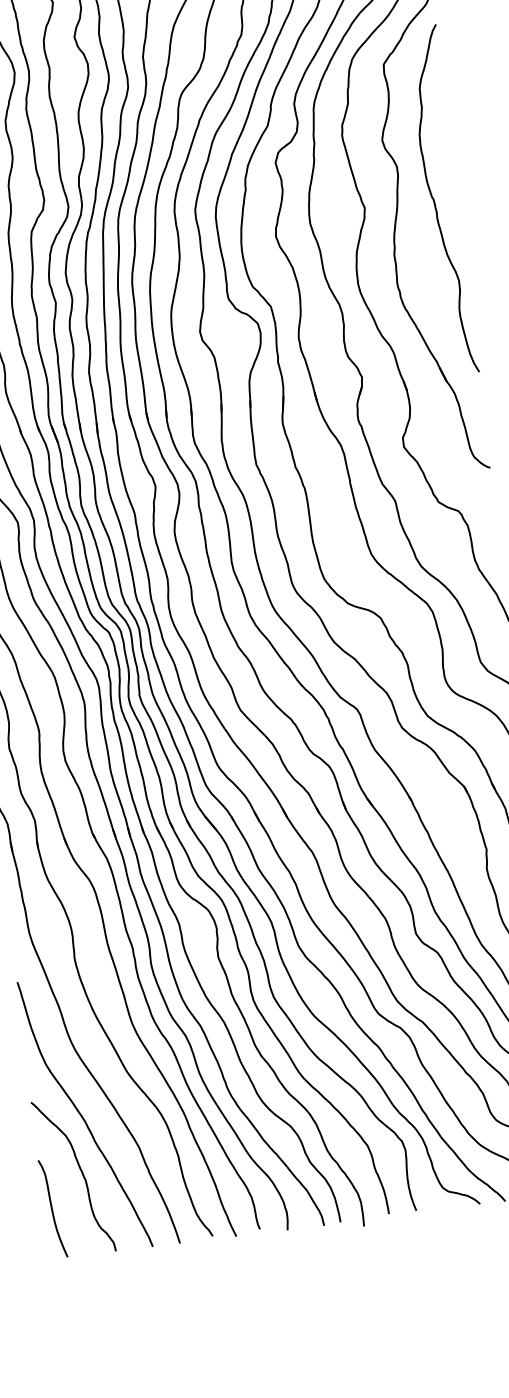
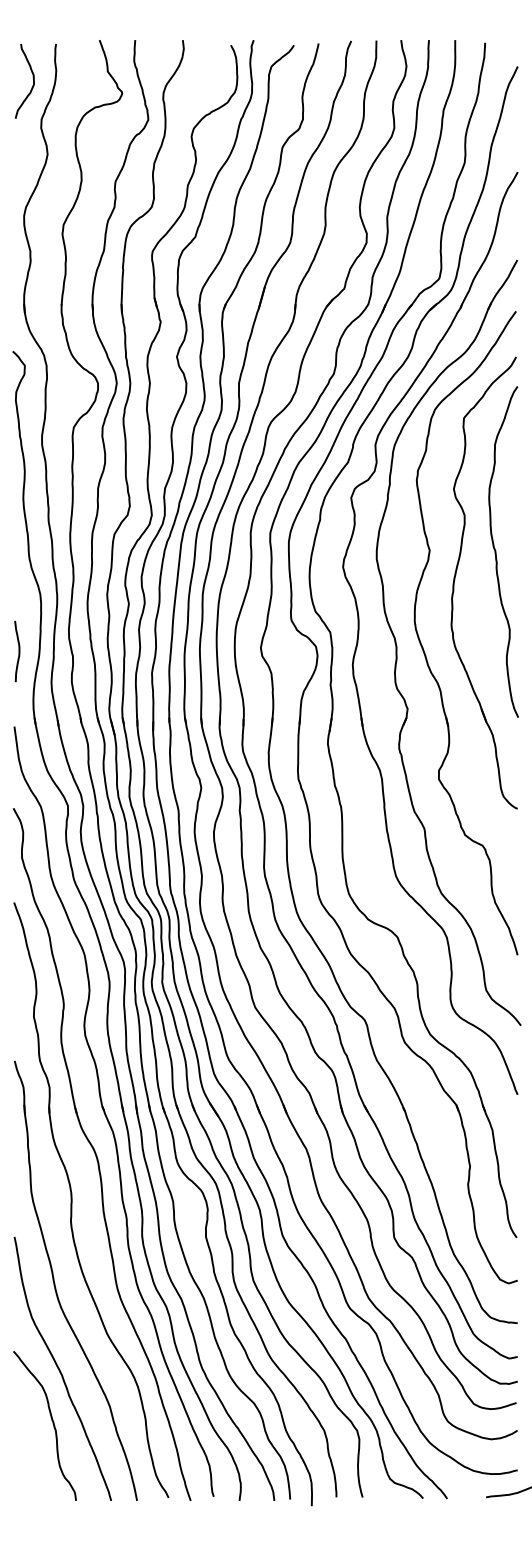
curve: (52, 1208) -> (21, 1453), removed

